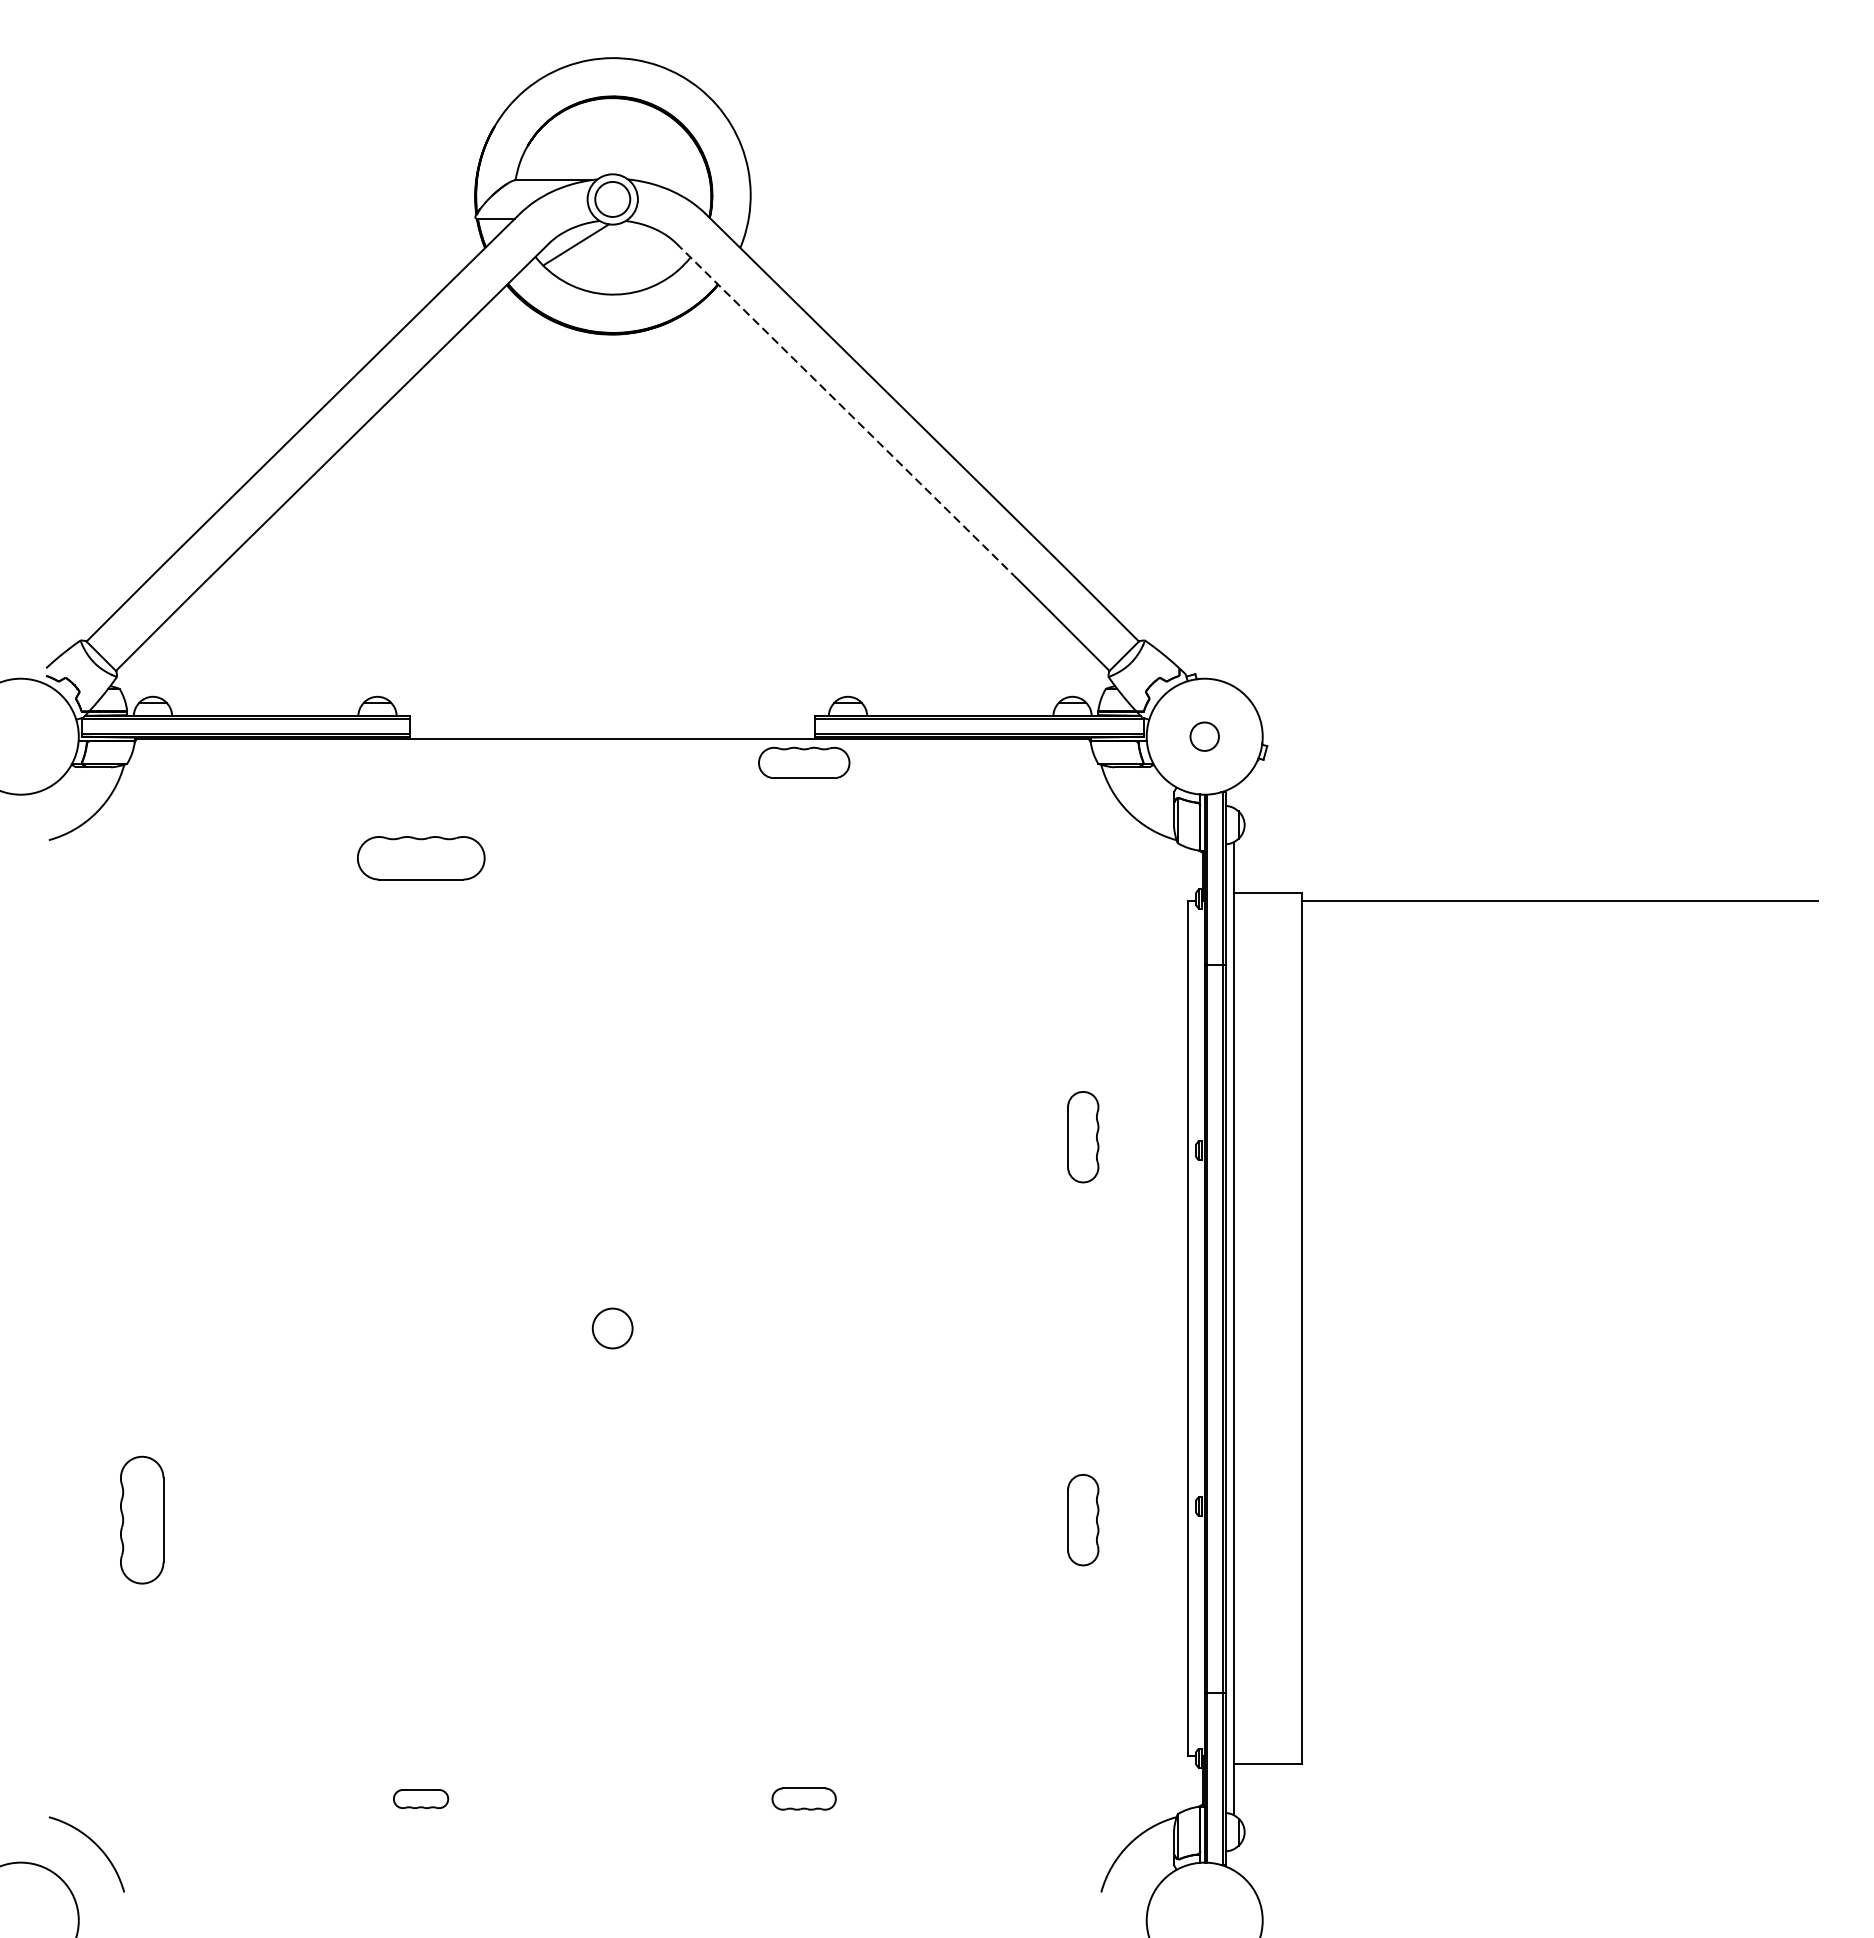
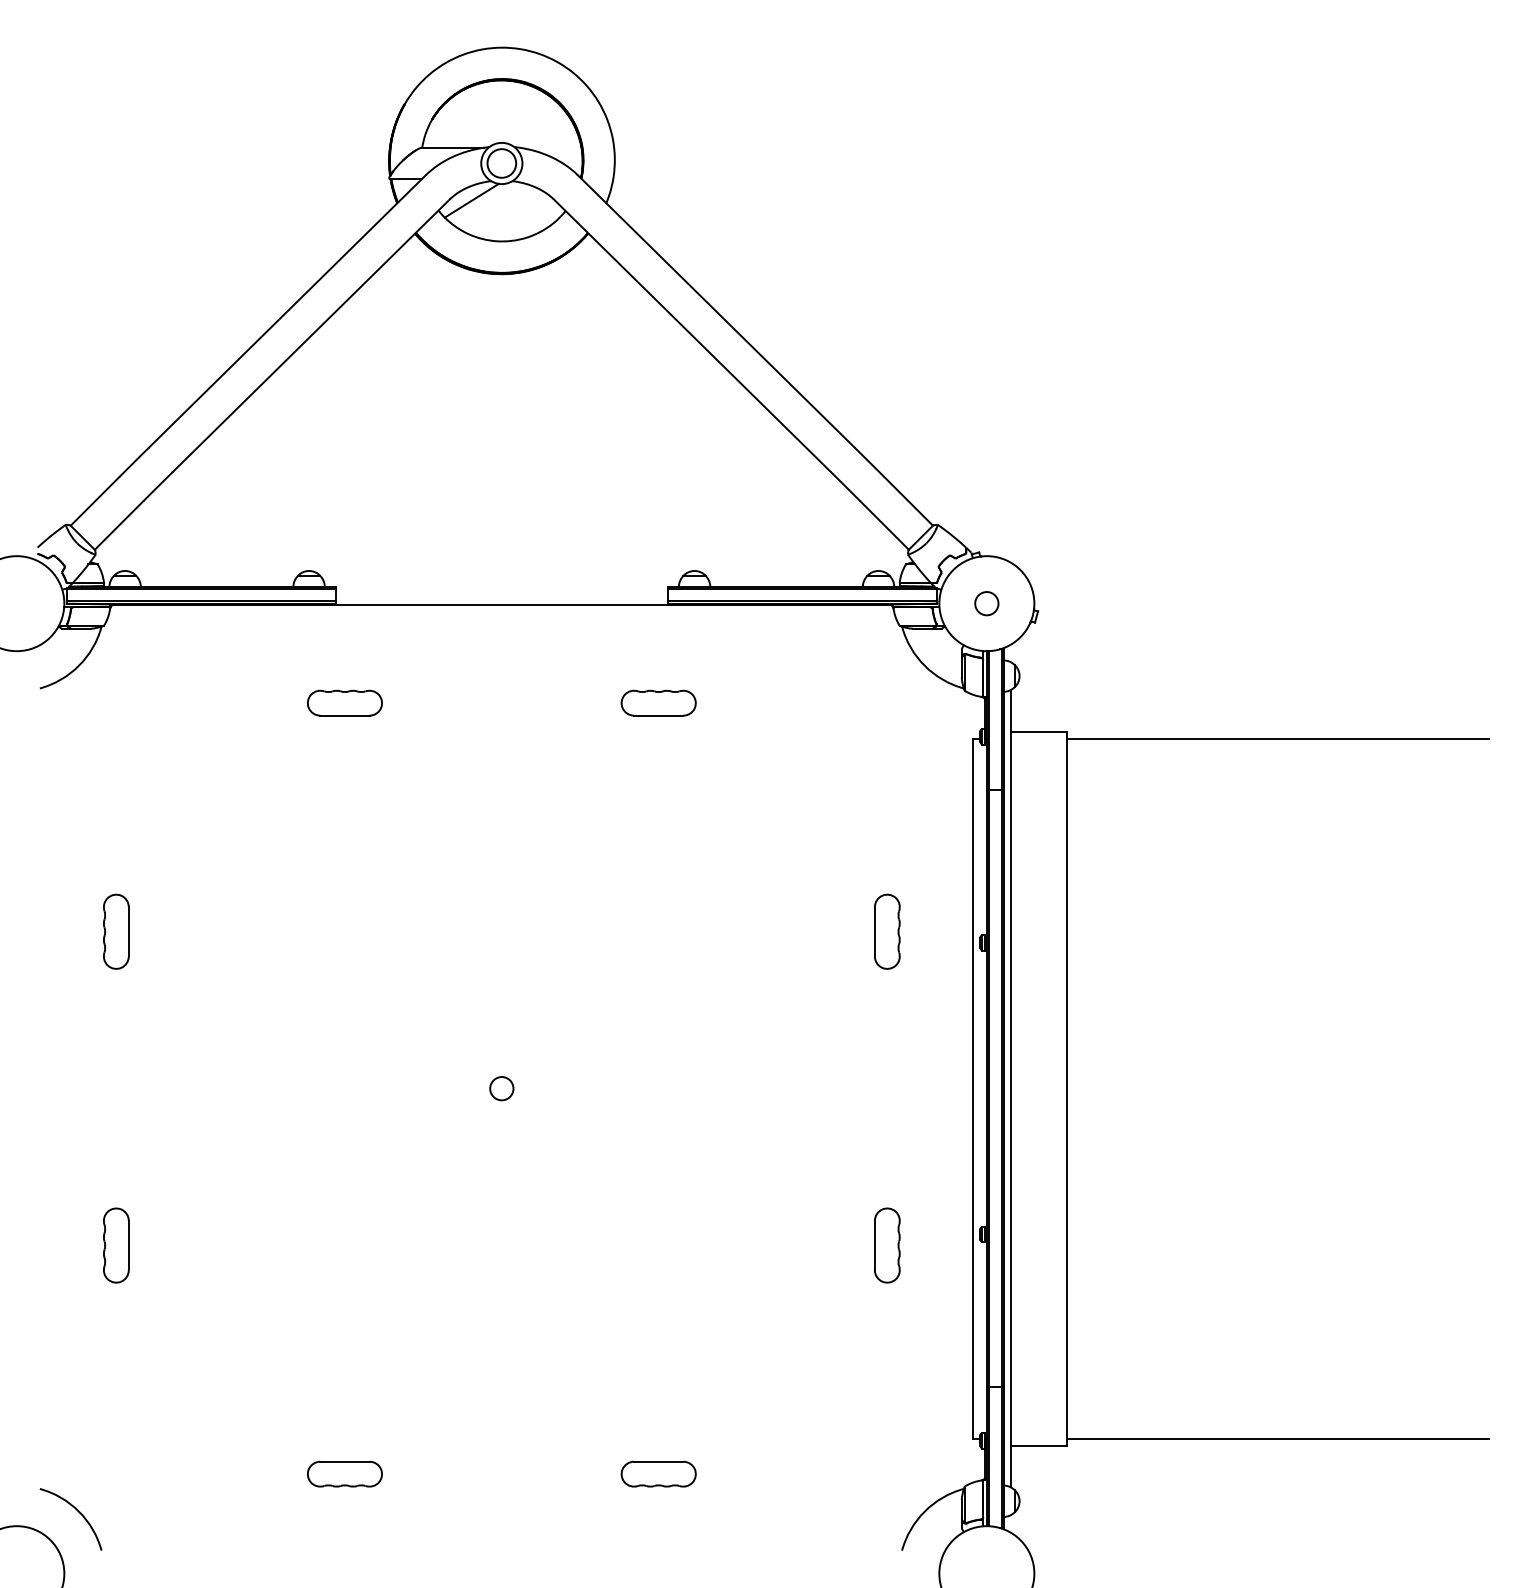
line: (845, 409) -> (692, 335), dashed -> solid
part: (803, 762) -> (658, 702), moved
part: (420, 857) -> (344, 702), size x0.71
part: (142, 1136) -> (116, 931), added
circle: (612, 1328) -> (501, 1088), size x0.71
part: (142, 1520) -> (116, 1245), size x0.71
line: (1559, 1755) -> (1277, 1438), added
part: (420, 1798) -> (344, 1473), size x1.67
part: (803, 1798) -> (658, 1473), size x1.43

